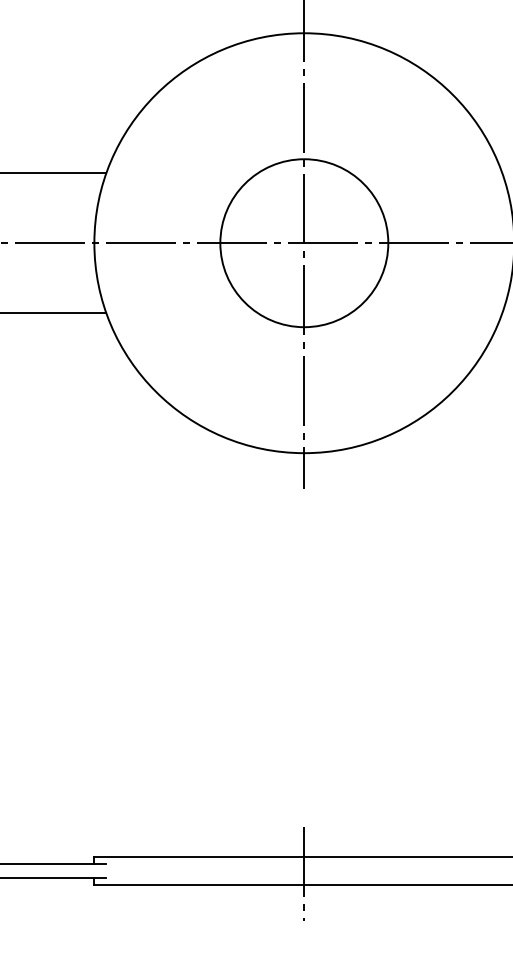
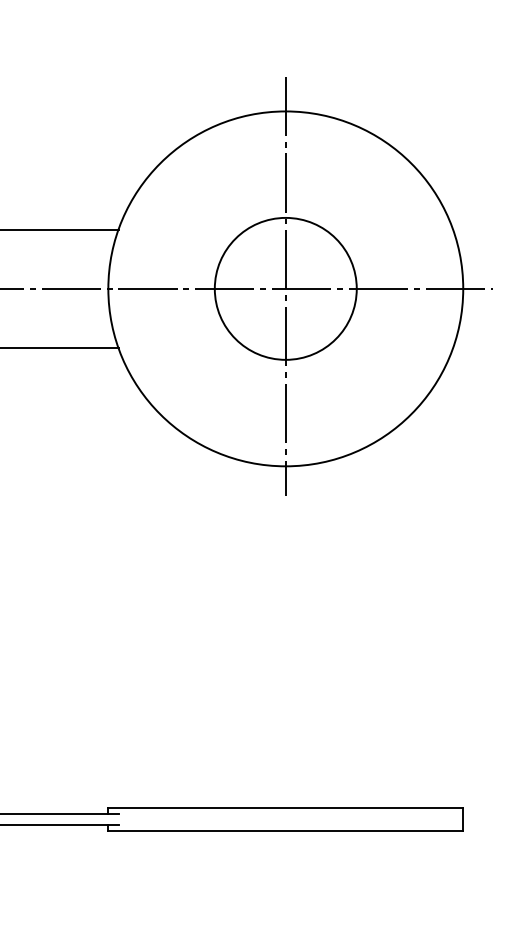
line: (303, 873) -> (285, 821), removed

